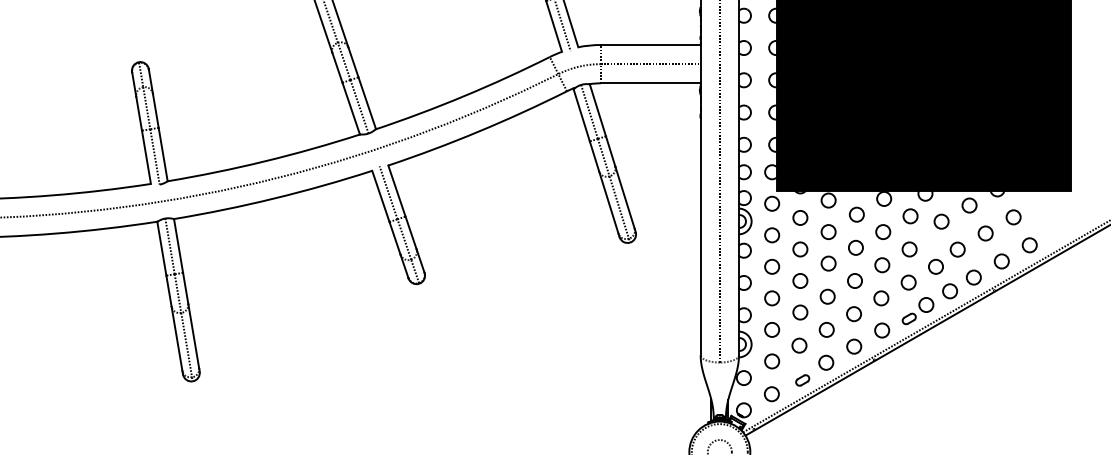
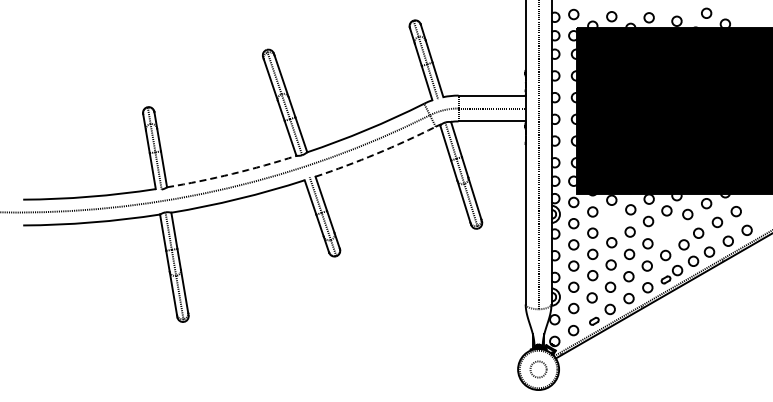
arc: (478, 131) -> (376, 153), solid -> dashed
arc: (264, 160) -> (232, 173), solid -> dashed
circle: (828, 232) -> (611, 221), removed
circle: (908, 248) -> (665, 232), removed

